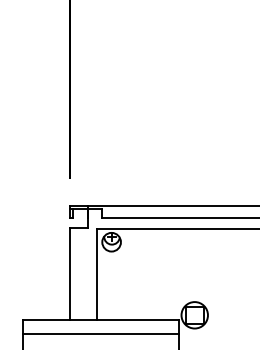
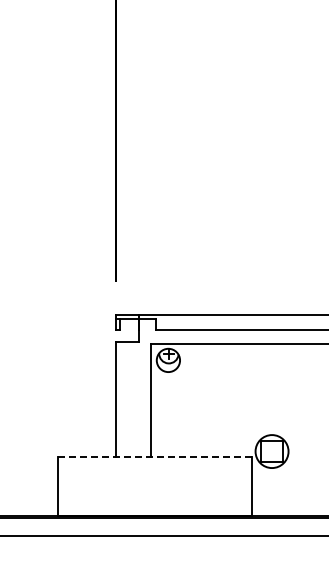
line: (101, 320) -> (155, 457), solid -> dashed
line: (100, 333) -> (154, 474), removed

